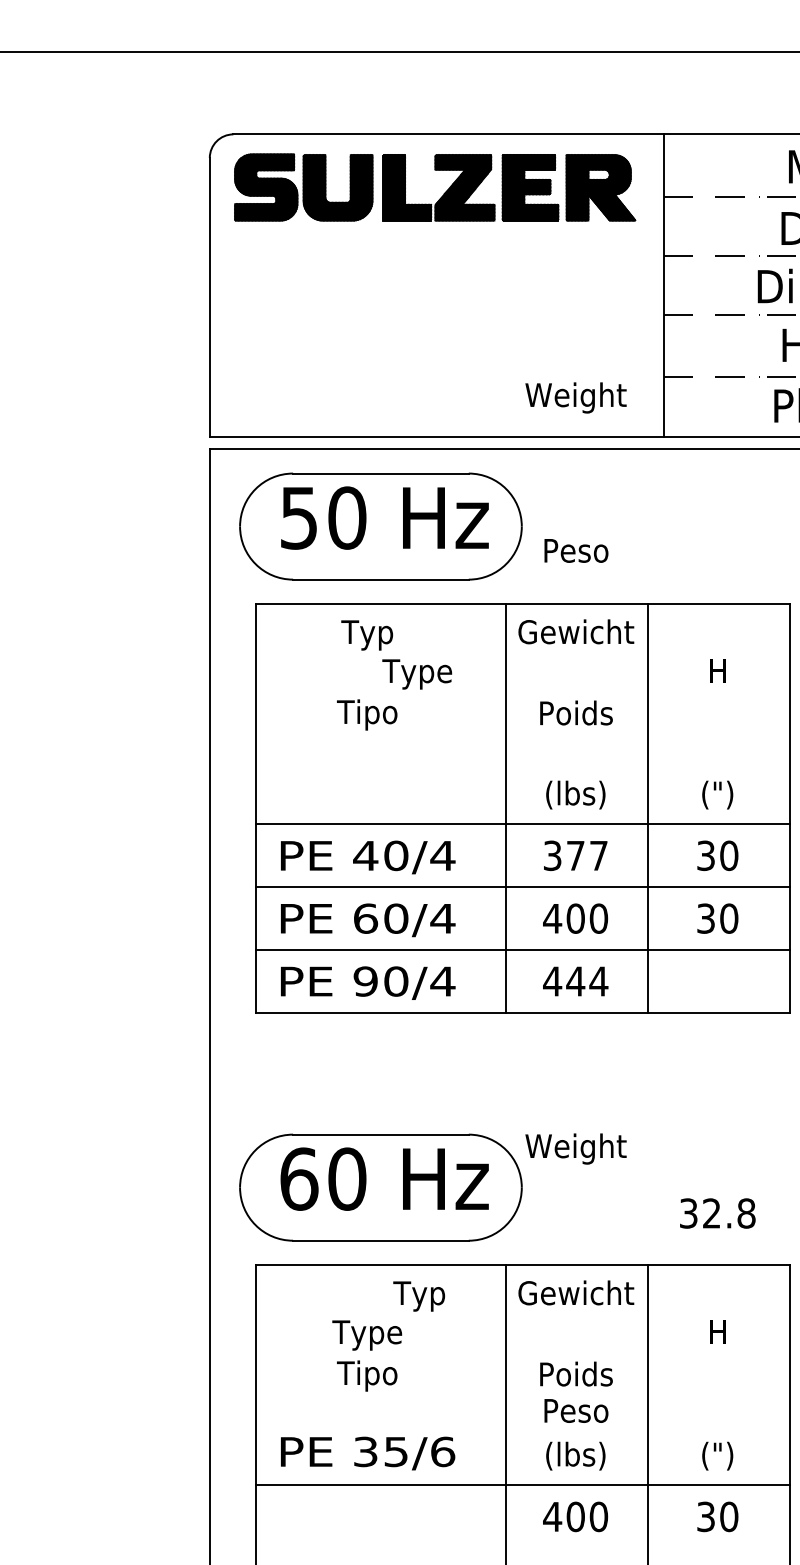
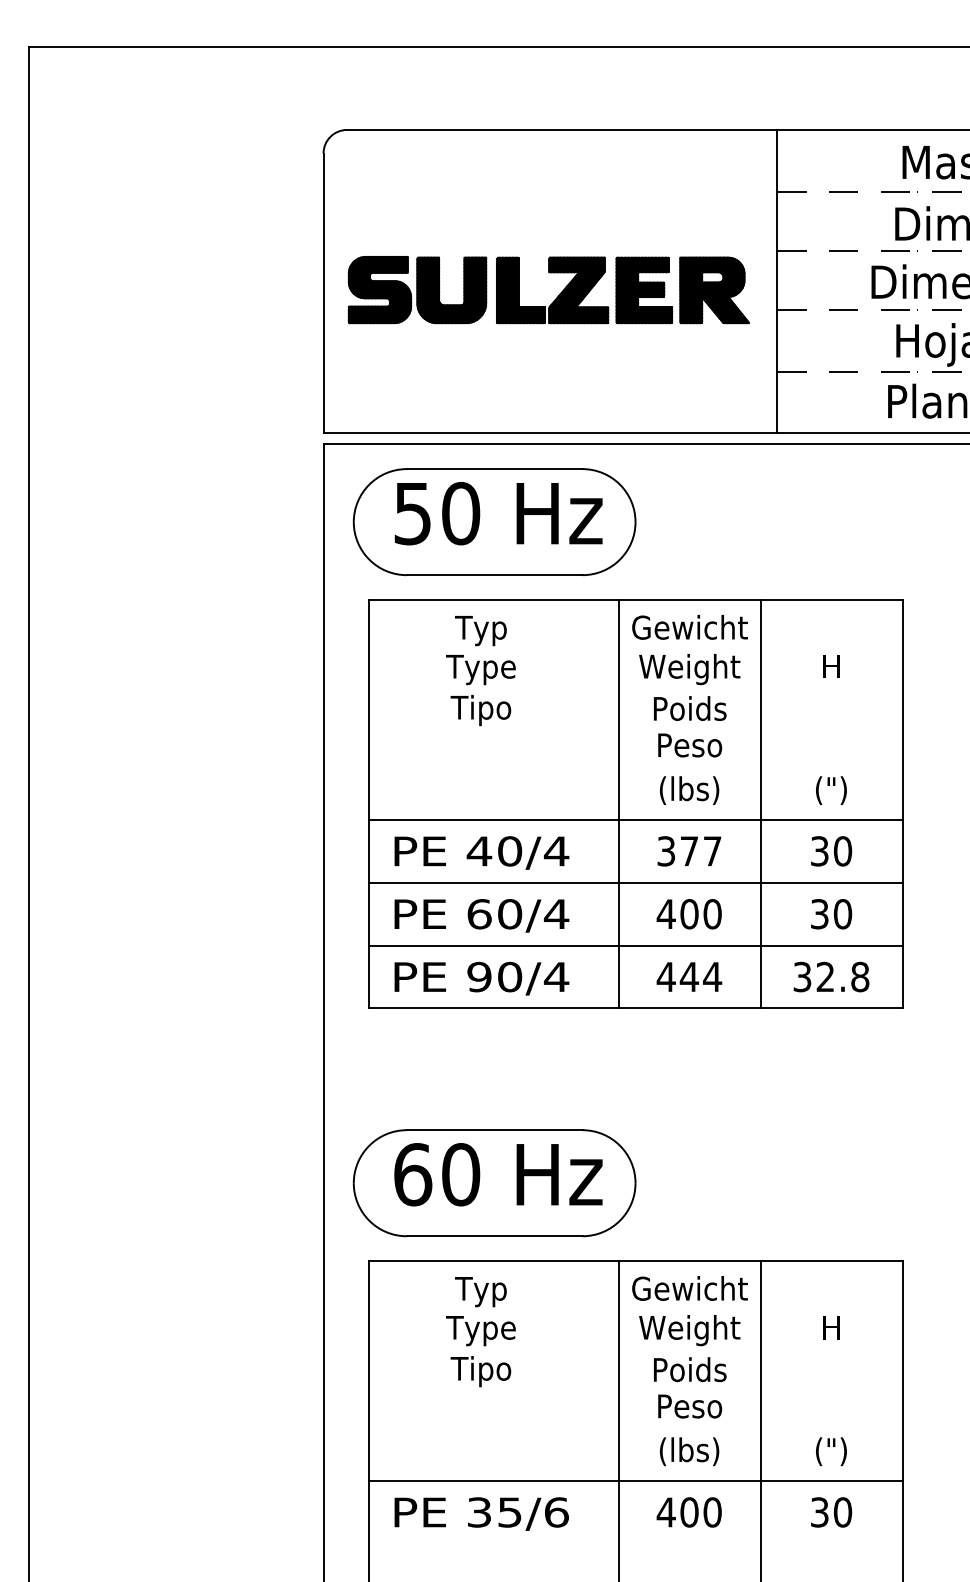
part: (442, 194) -> (556, 297), moved
text: (575, 397) -> (689, 669), moved
text: (576, 550) -> (690, 745), moved
text: (416, 674) -> (480, 670), moved
text: (575, 1148) -> (689, 1330), moved
text: (717, 1212) -> (831, 976), moved
text: (418, 1296) -> (480, 1292), moved
text: (367, 1452) -> (481, 1513), moved

